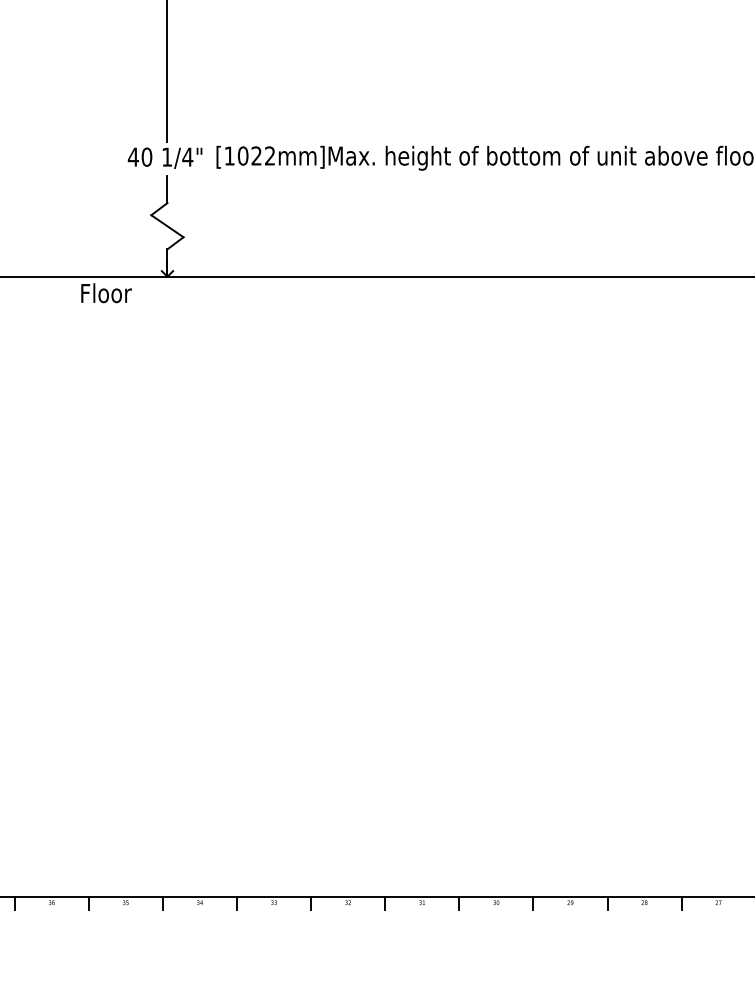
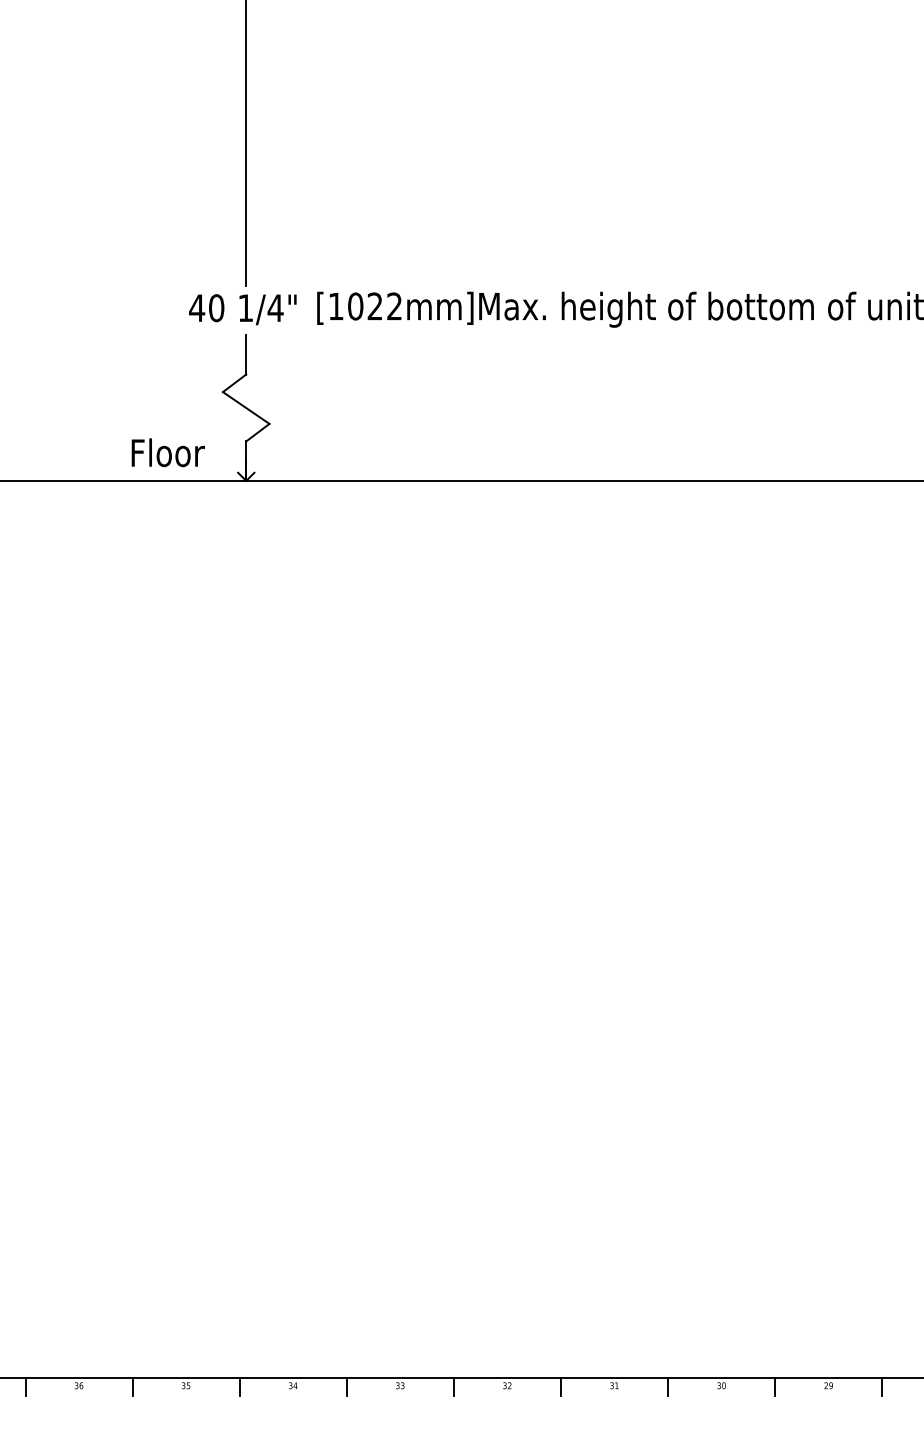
text: (106, 293) -> (168, 453), moved

